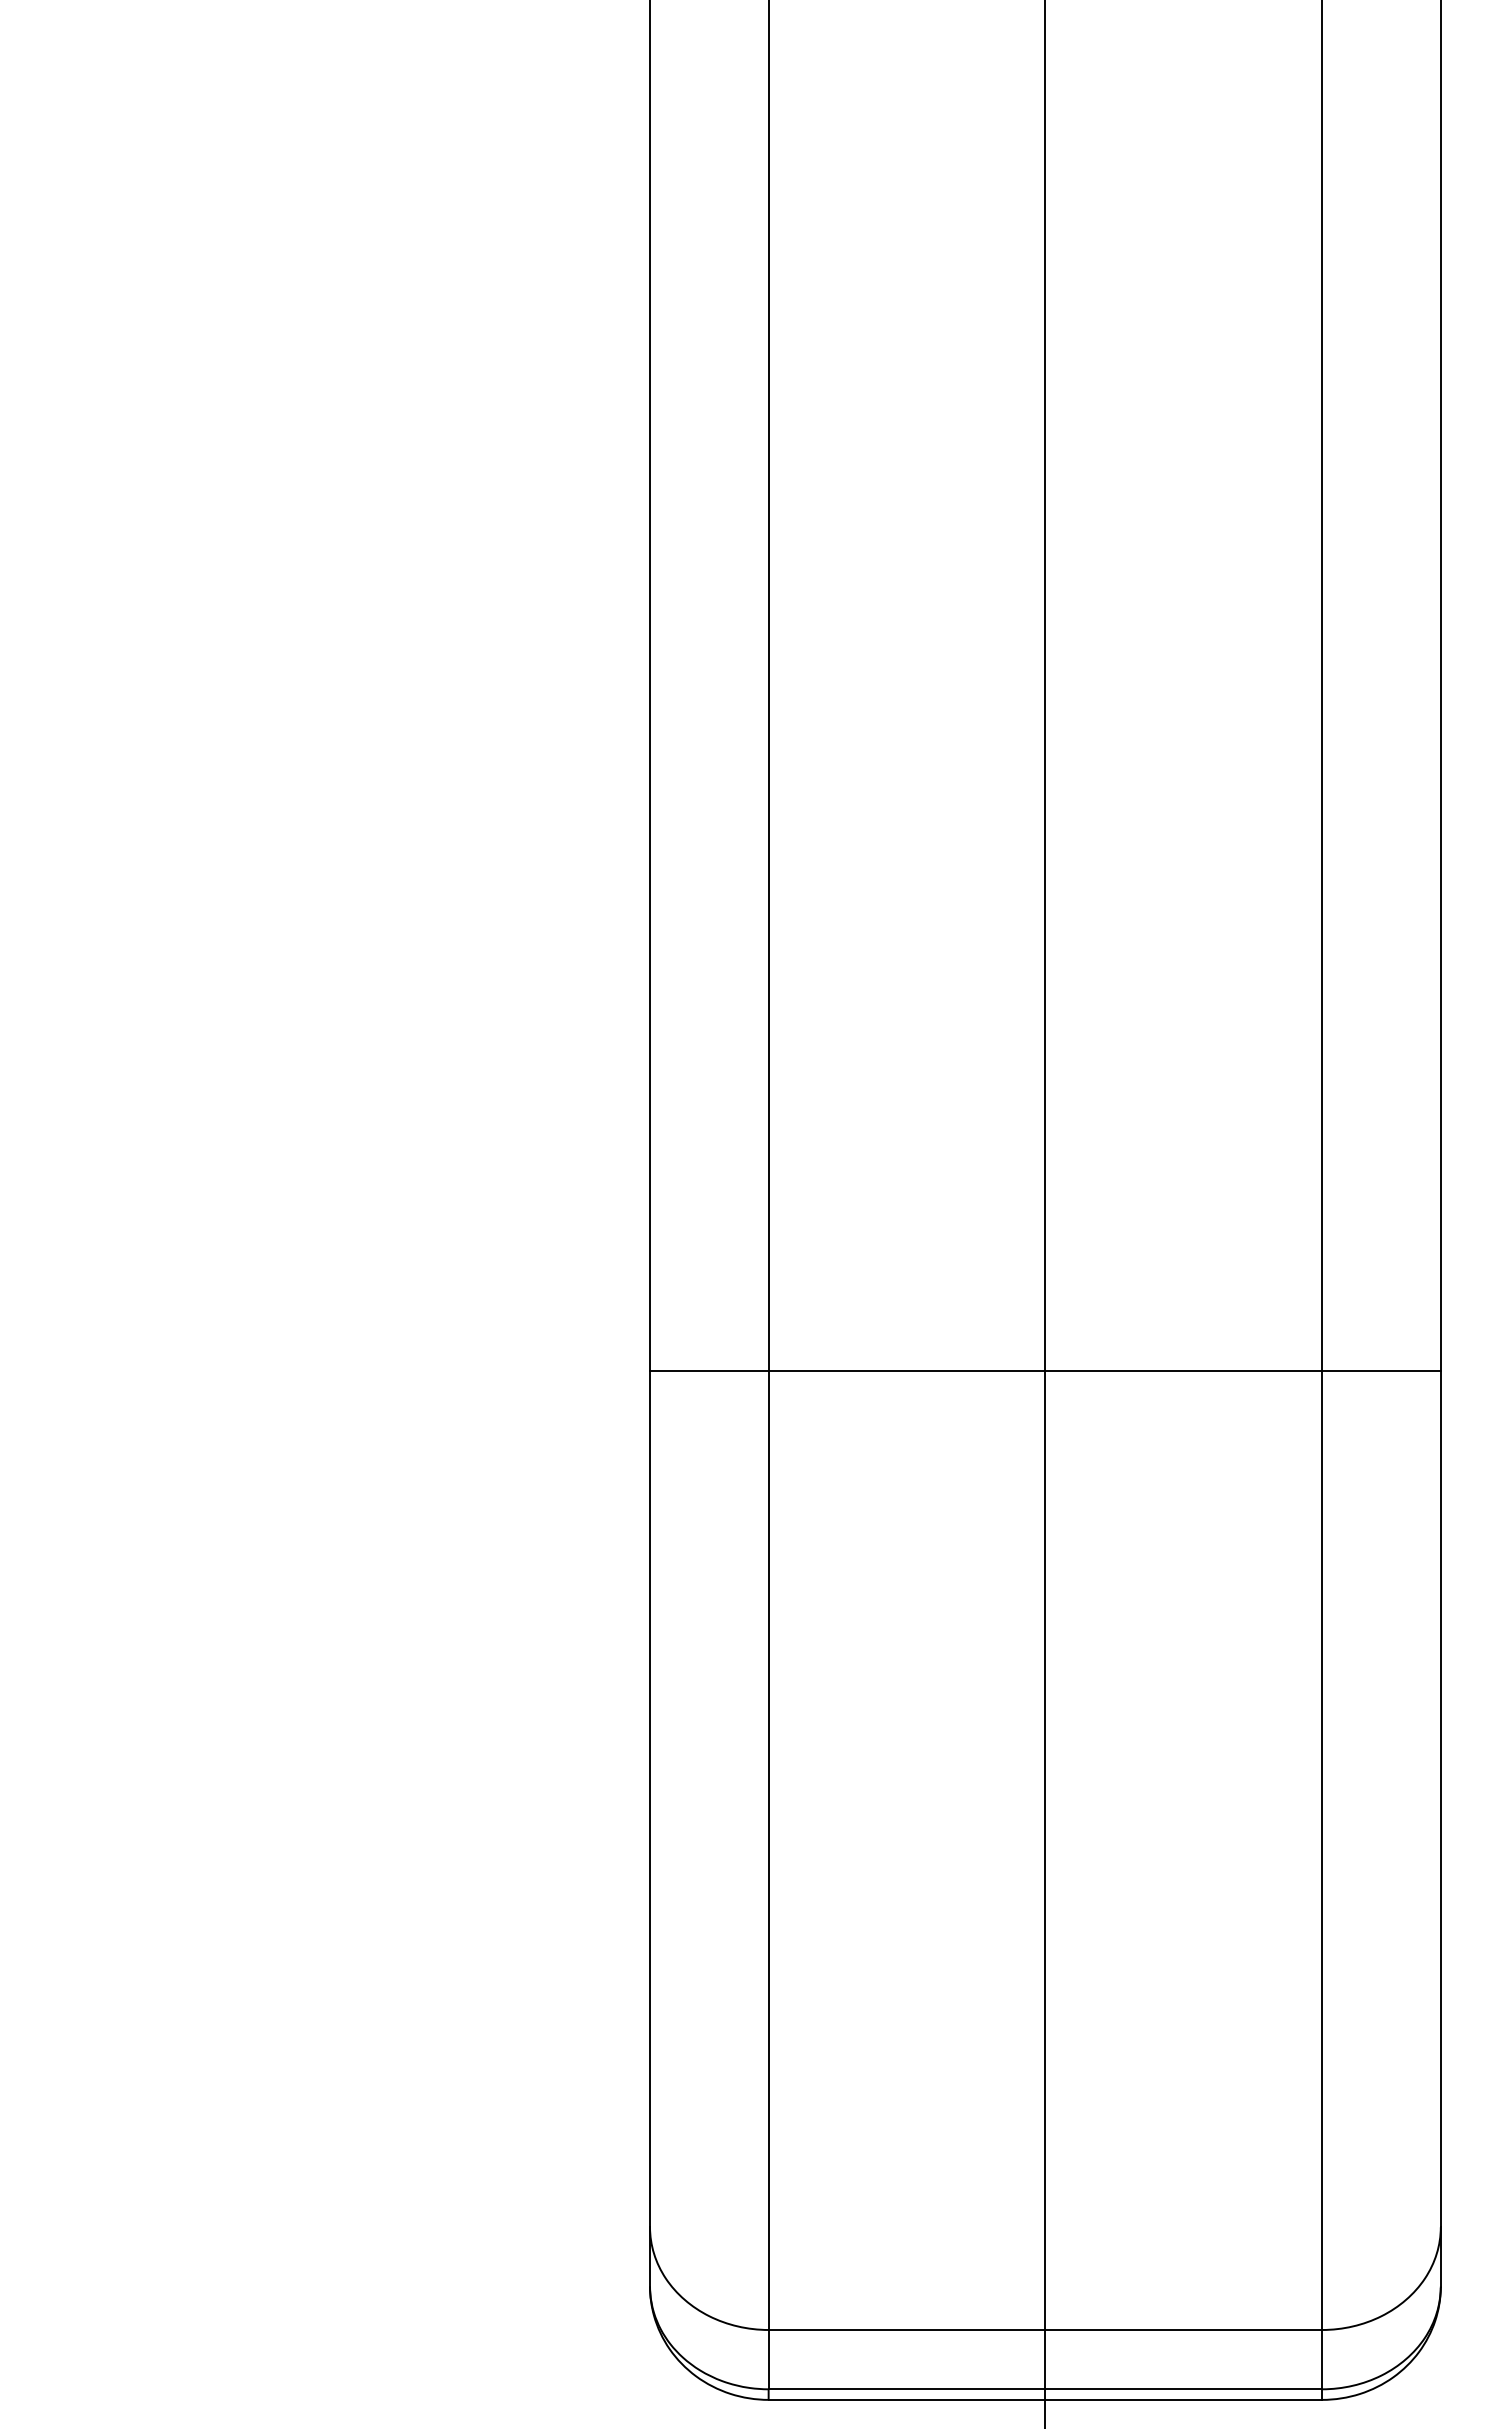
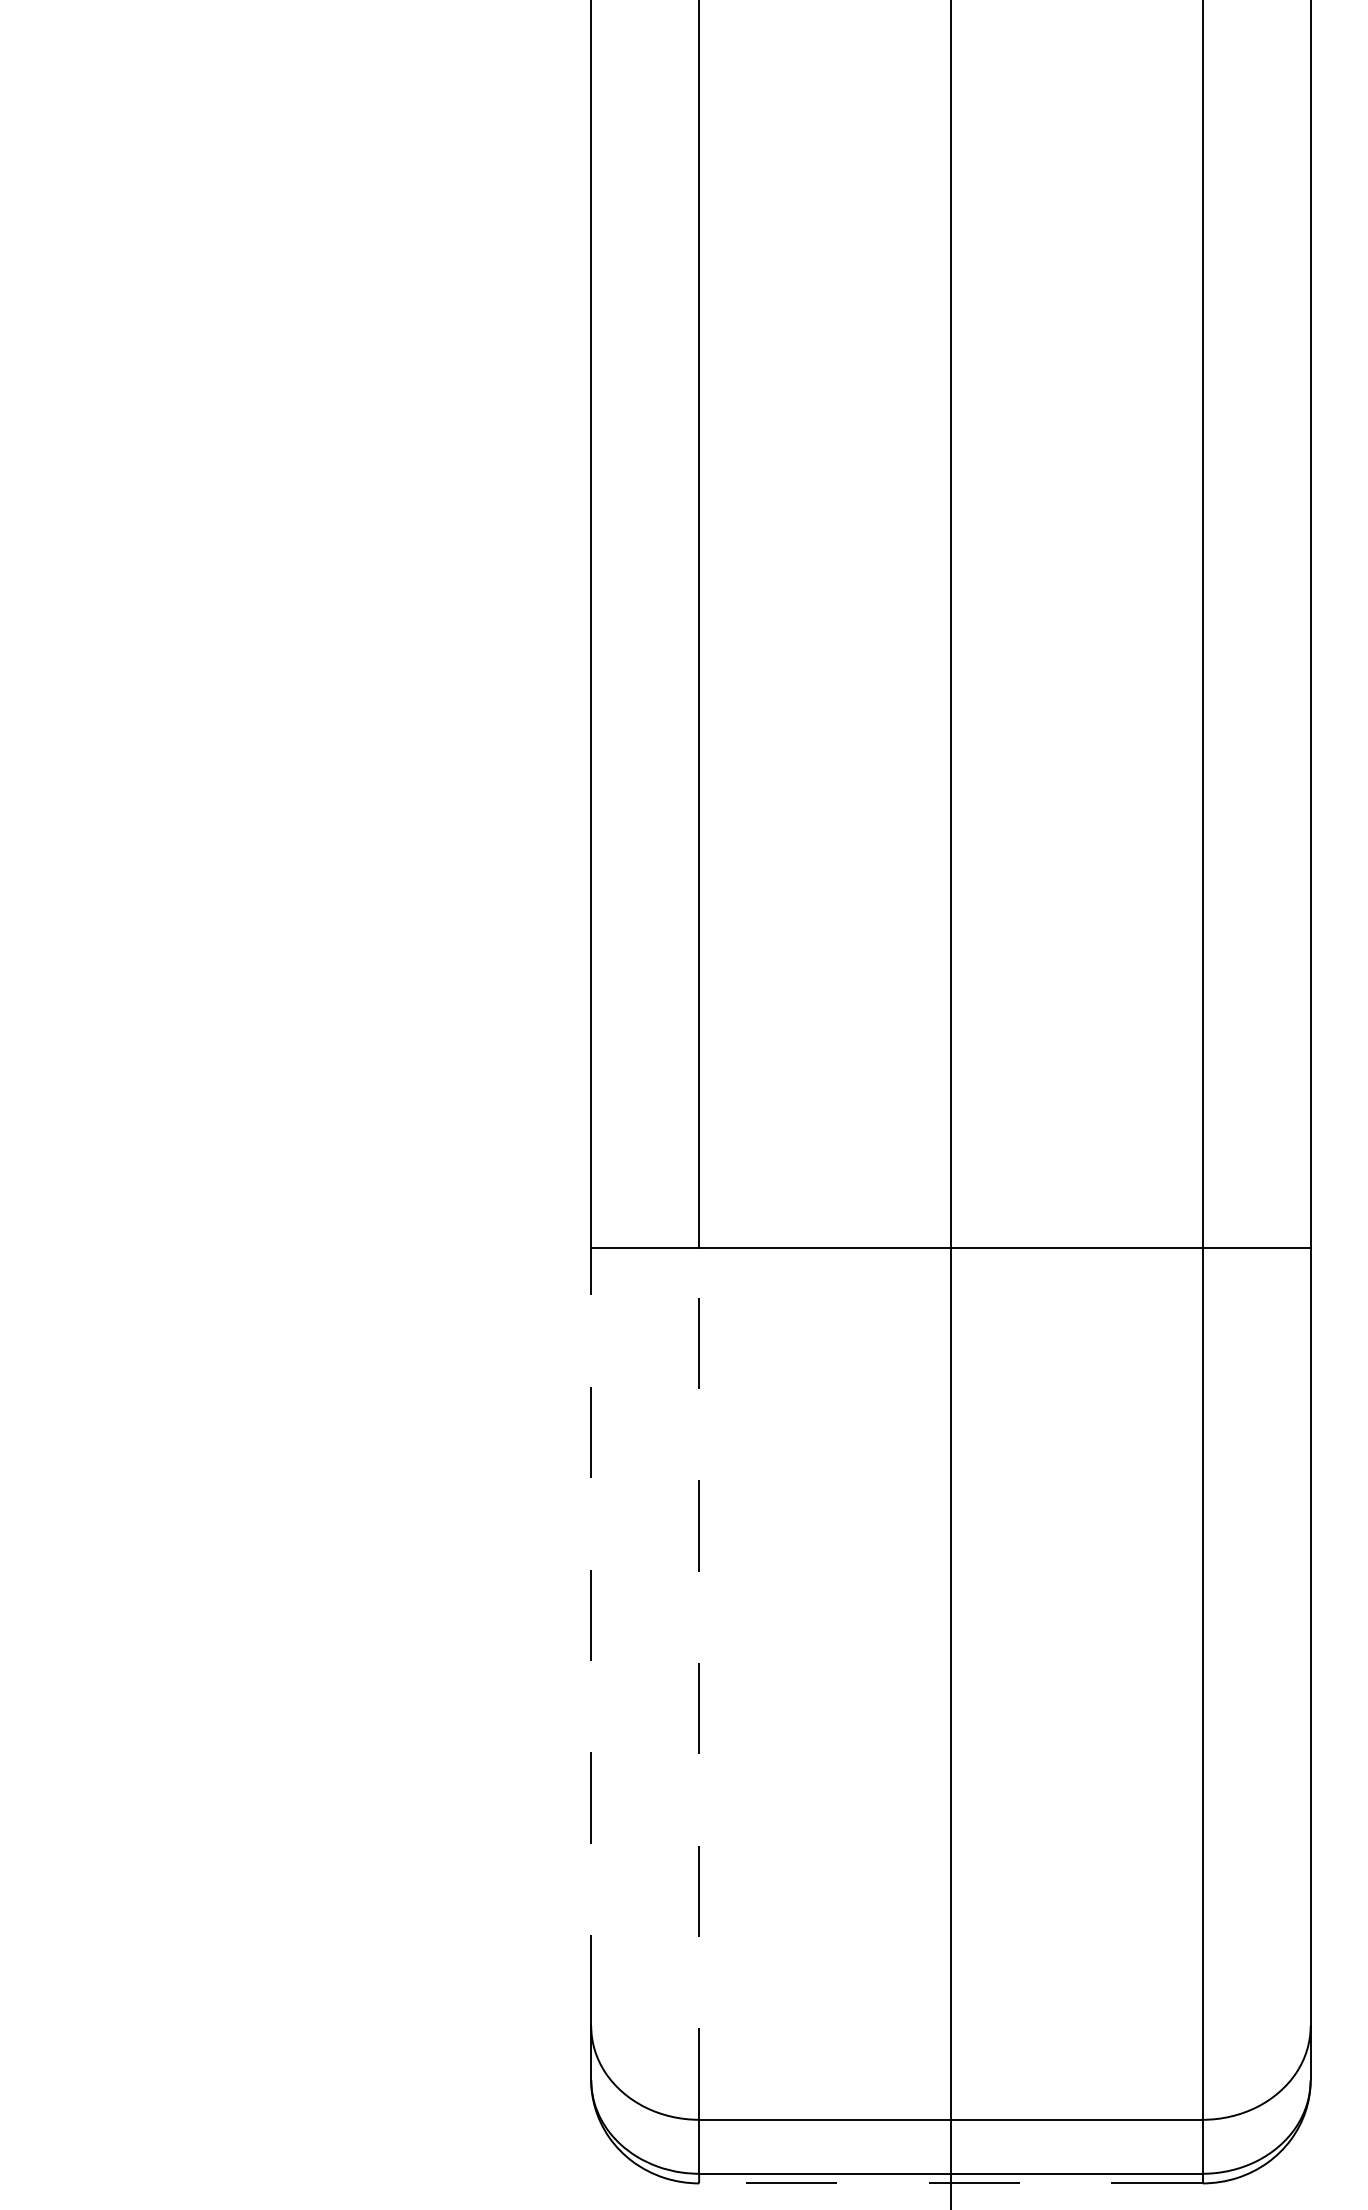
line: (650, 1798) -> (591, 1636), solid -> dashed
line: (769, 1850) -> (699, 1683), solid -> dashed
line: (1044, 2399) -> (950, 2183), solid -> dashed

